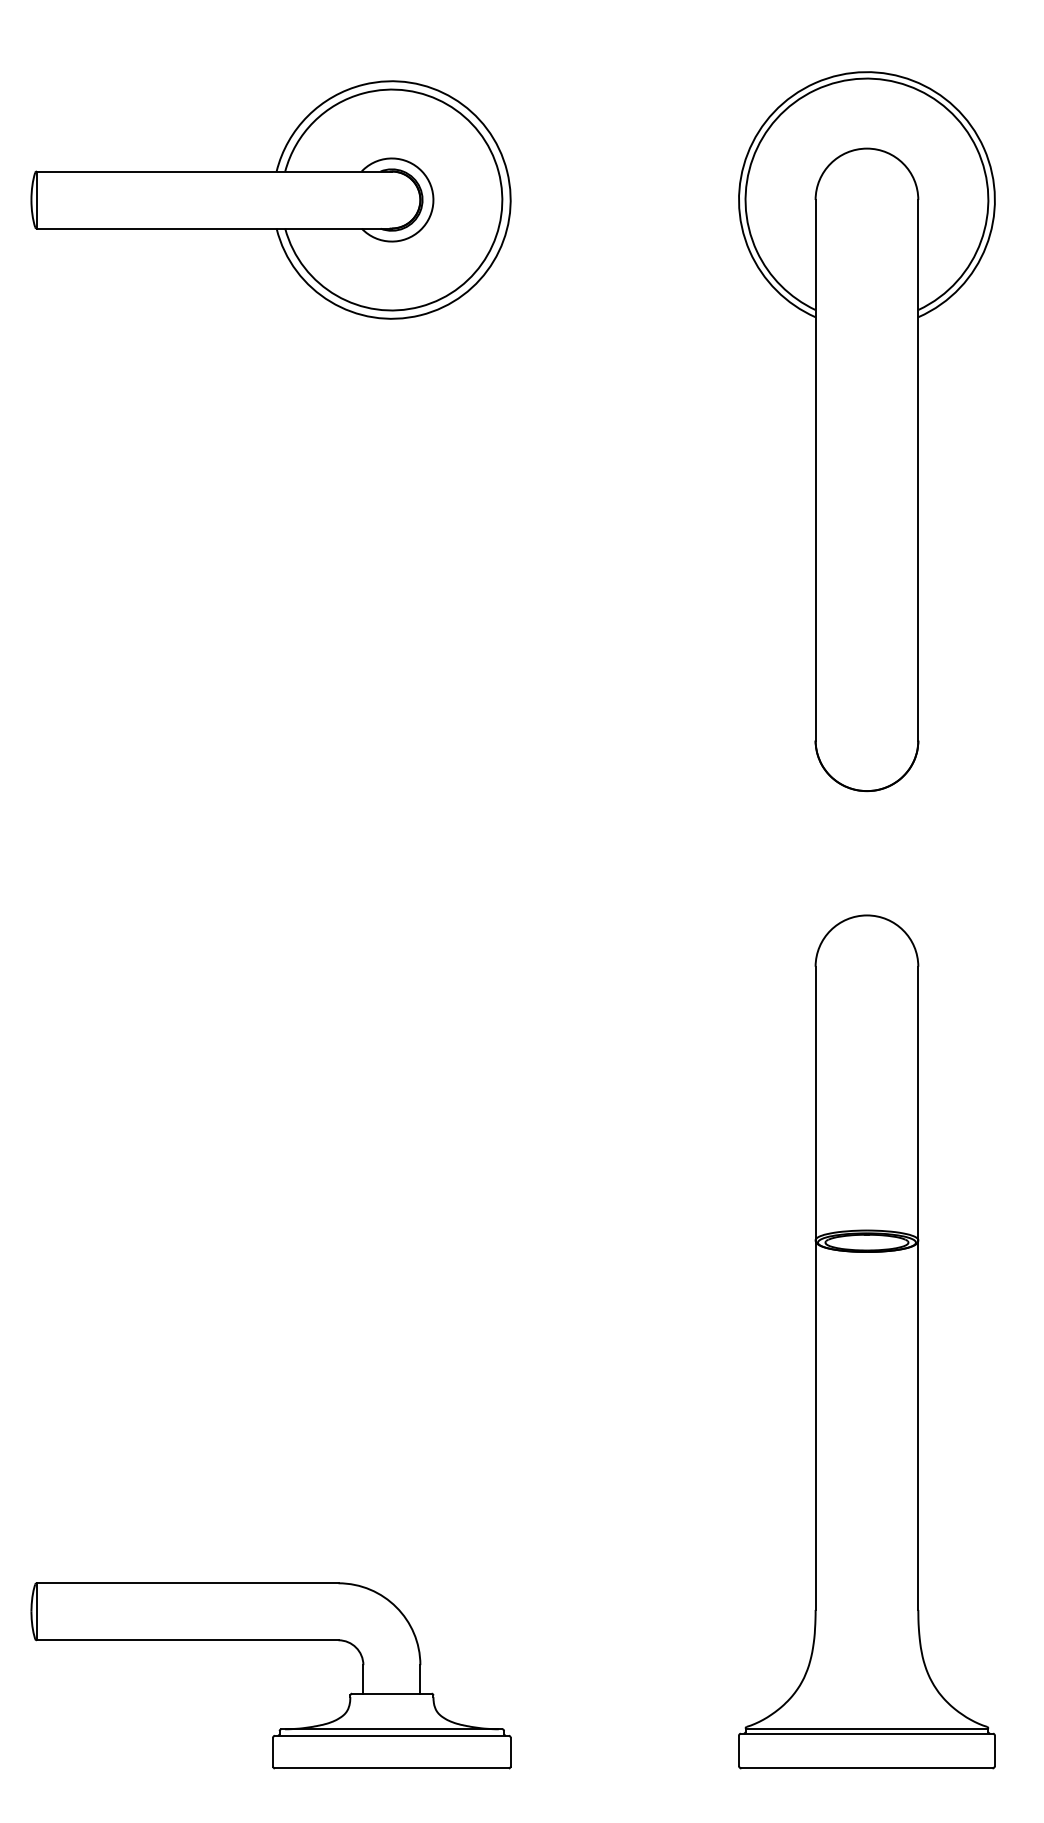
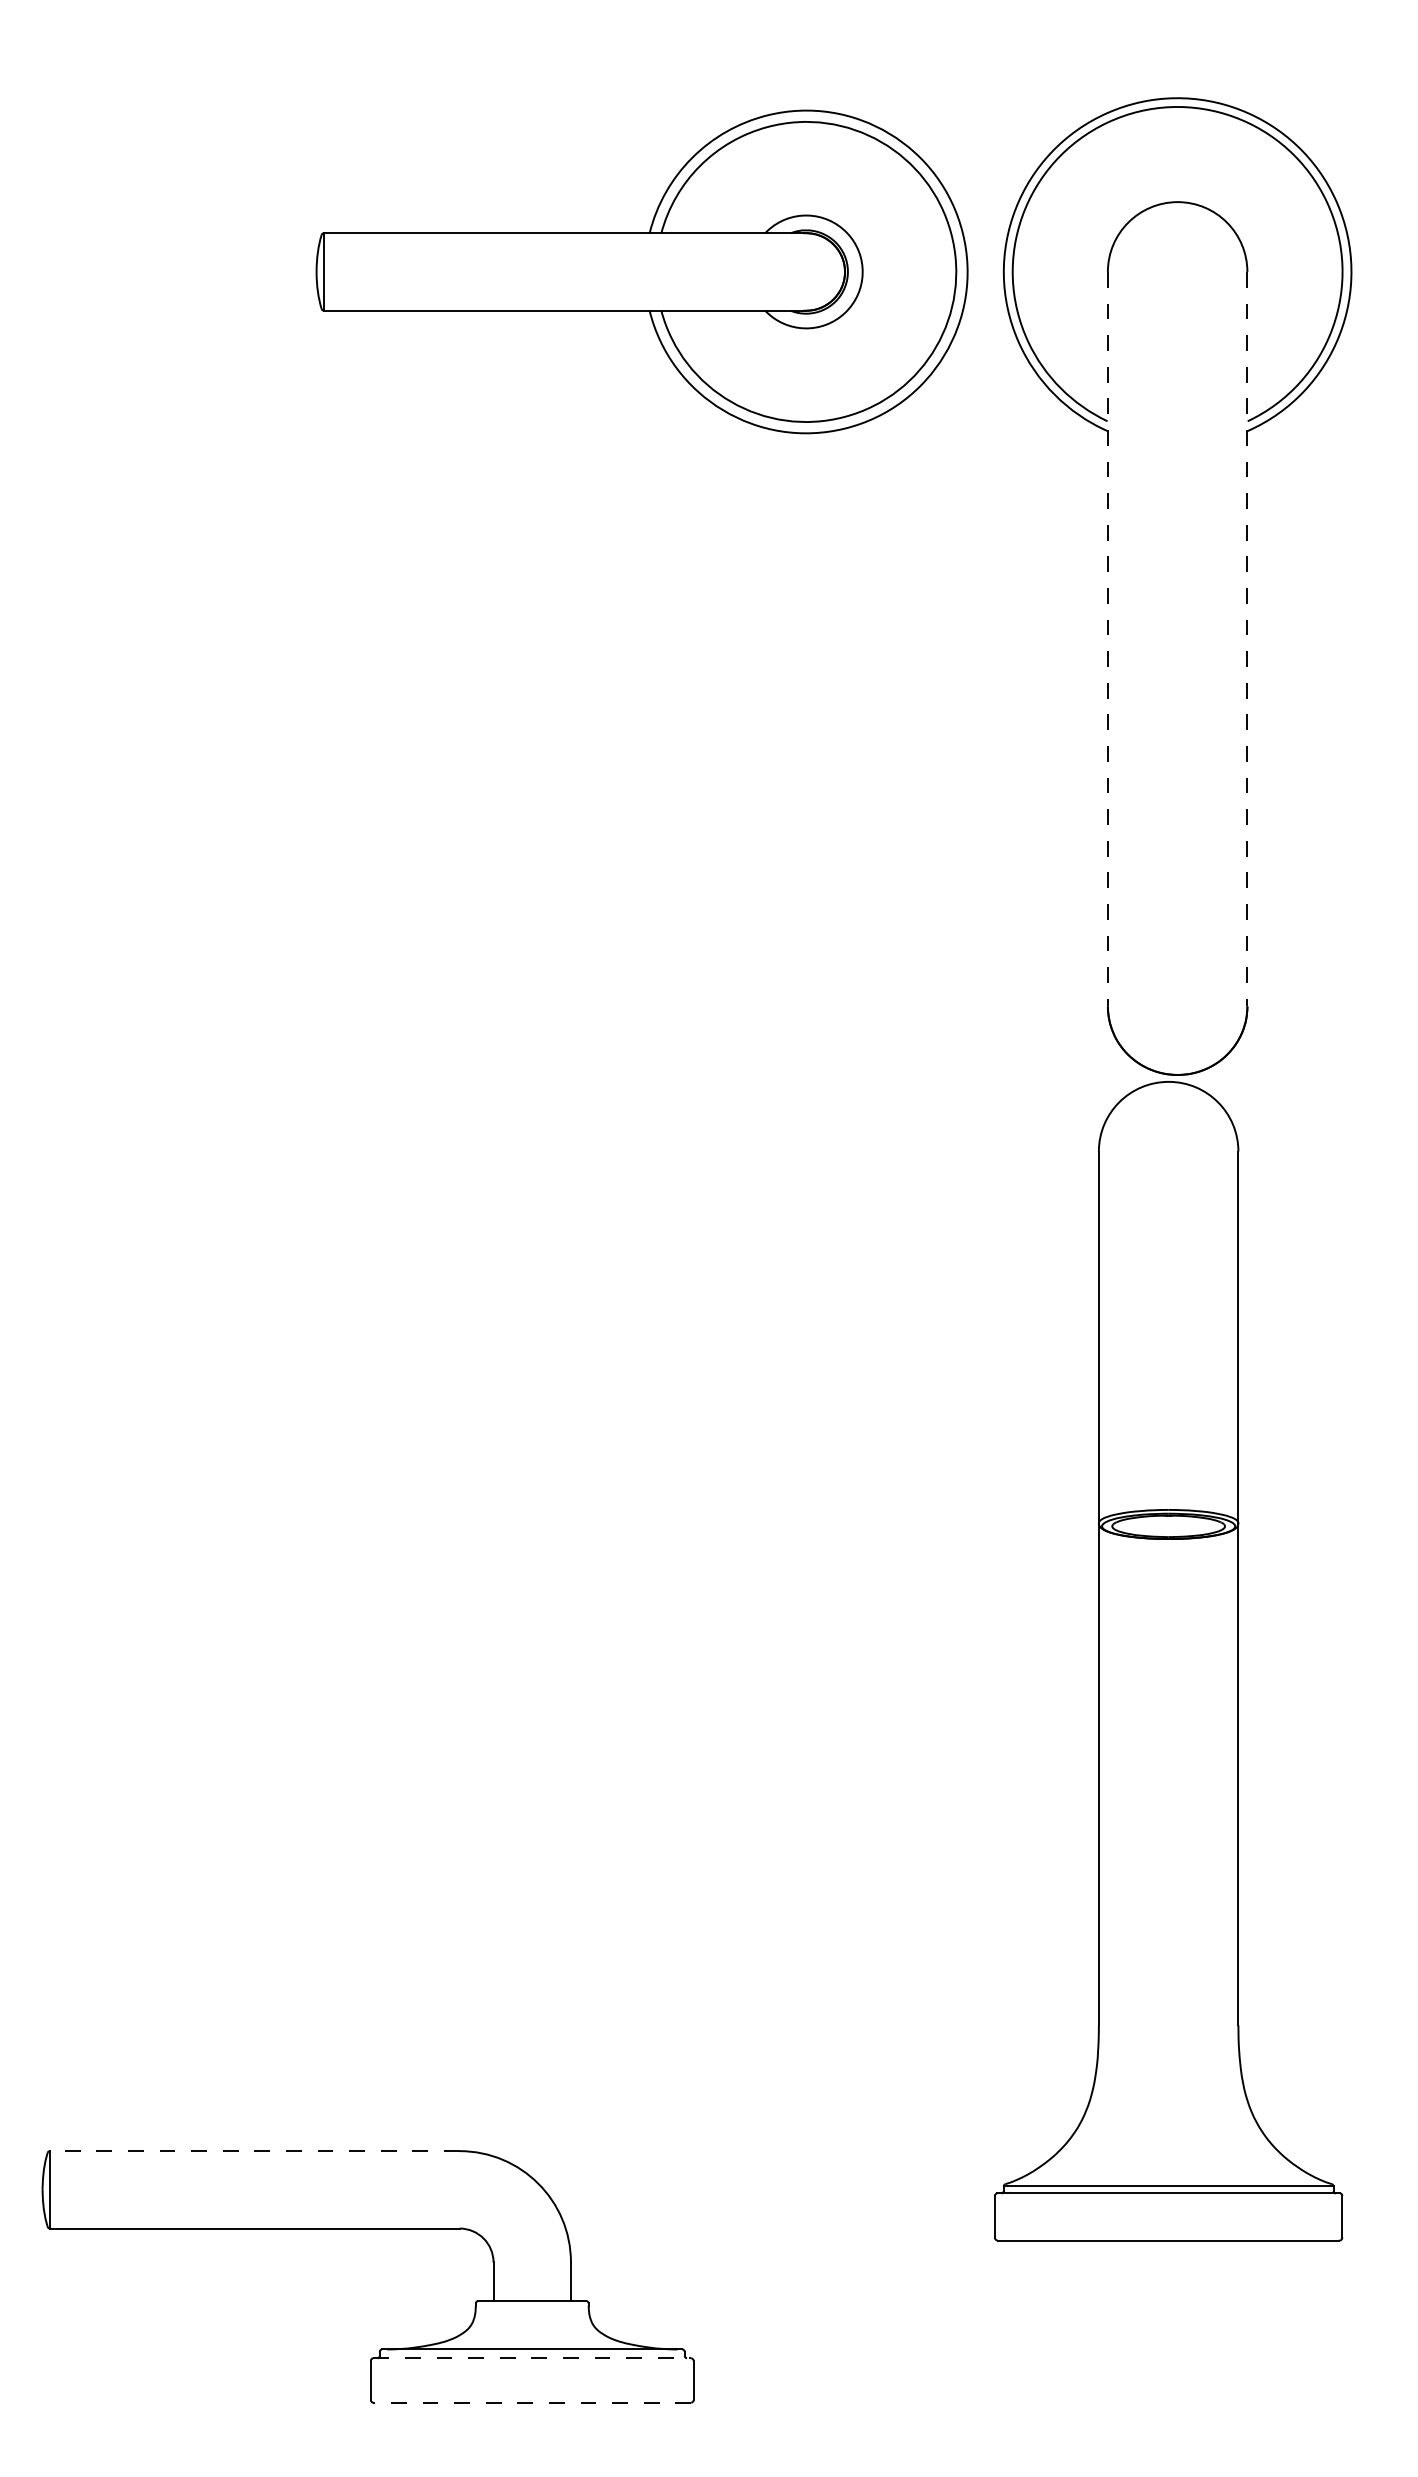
part: (270, 199) -> (641, 271), moved
line: (815, 470) -> (1107, 639), solid -> dashed
line: (918, 470) -> (1247, 639), solid -> dashed
part: (866, 1342) -> (1168, 1661), moved
line: (187, 1583) -> (254, 2151), solid -> dashed
line: (392, 1735) -> (532, 2358), solid -> dashed
line: (392, 1768) -> (532, 2402), solid -> dashed

